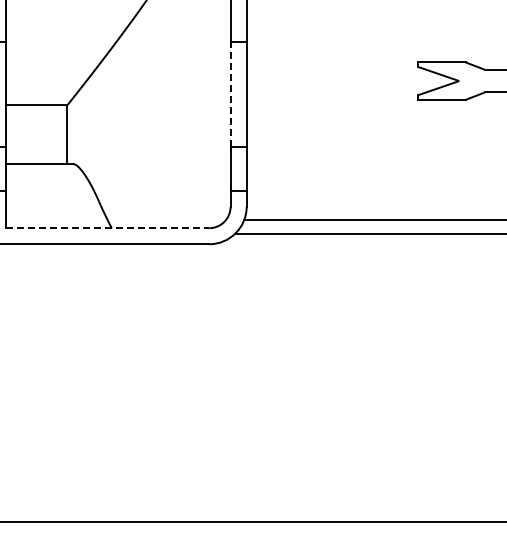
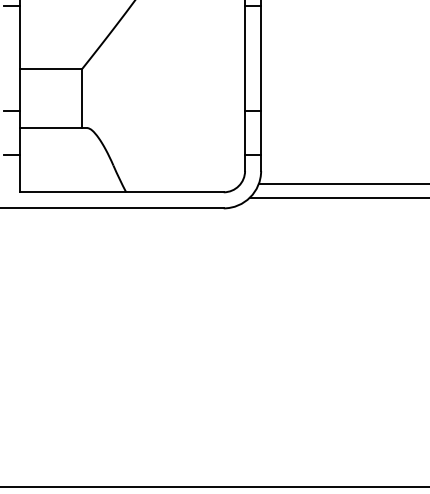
line: (230, 93) -> (244, 57), dashed -> solid
line: (107, 228) -> (121, 192), dashed -> solid

